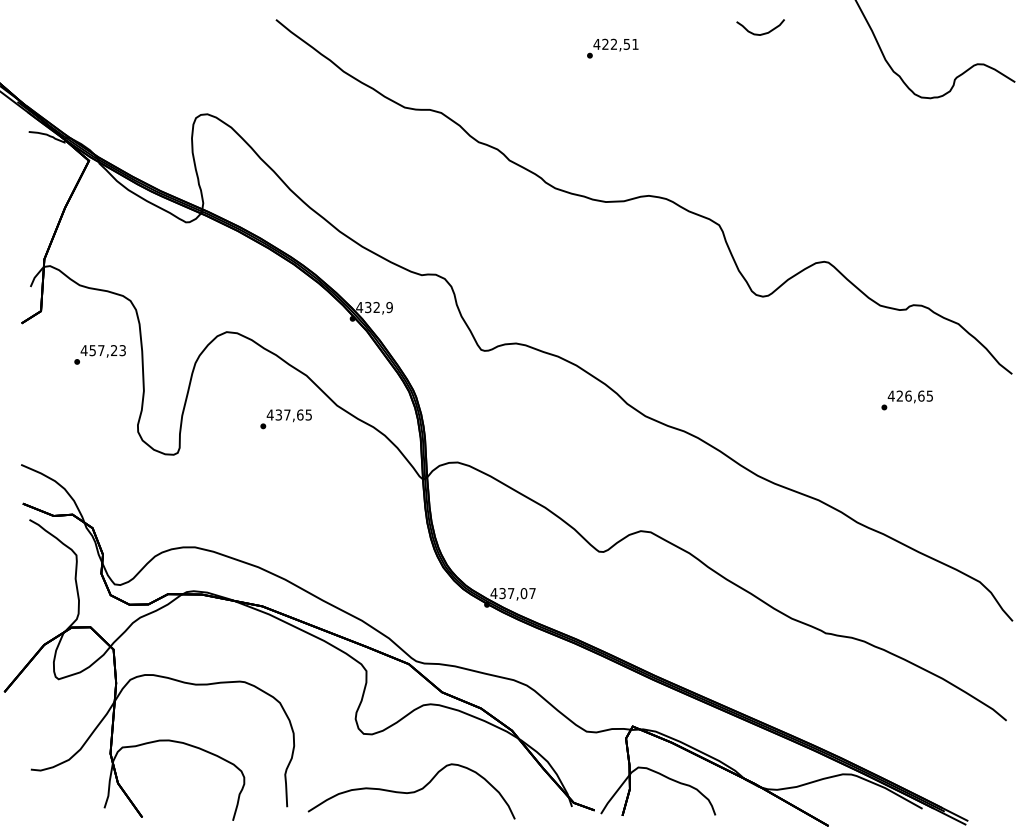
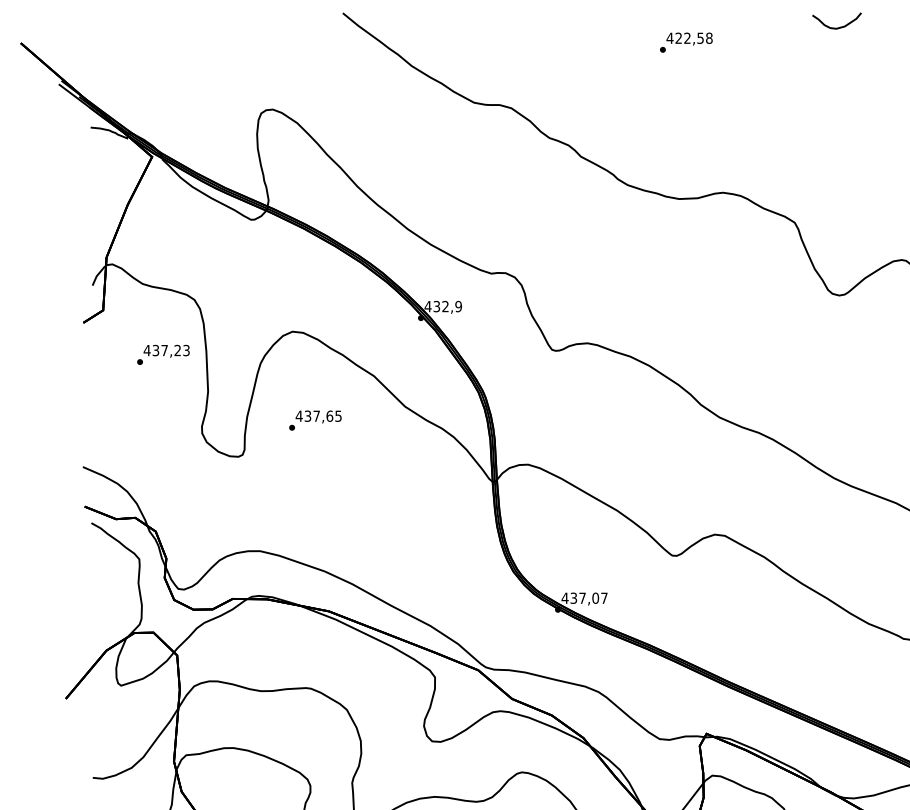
text: (635, 43) -> (709, 37), 422,51 -> 422,58
text: (92, 350) -> (155, 350), 457,23 -> 437,23
text: (285, 419) -> (314, 420), moved

